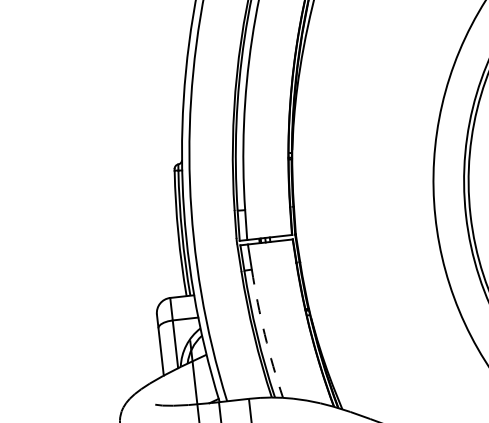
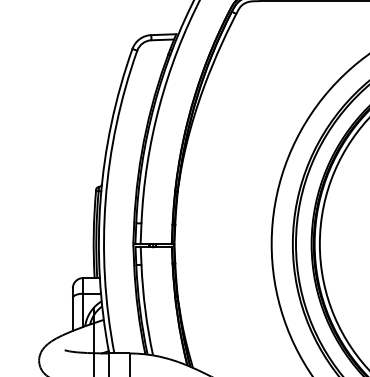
arc: (264, 334) -> (145, 310), dashed -> solid

